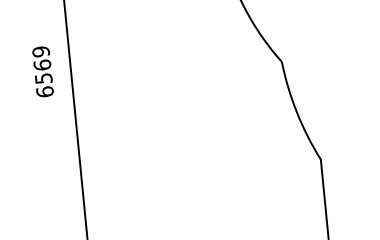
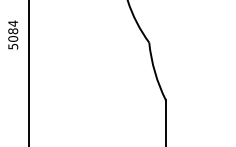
text: (43, 70) -> (13, 34), 6569 -> 5084

